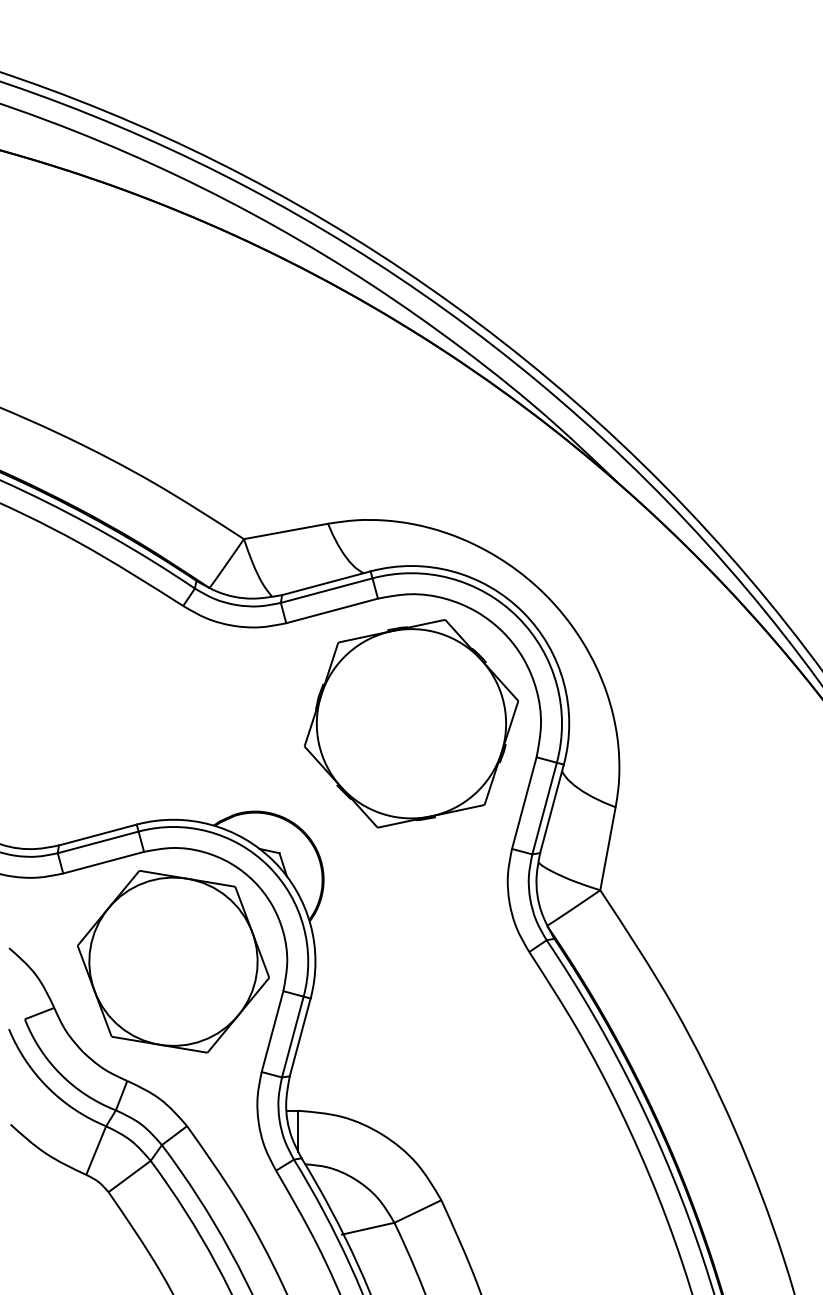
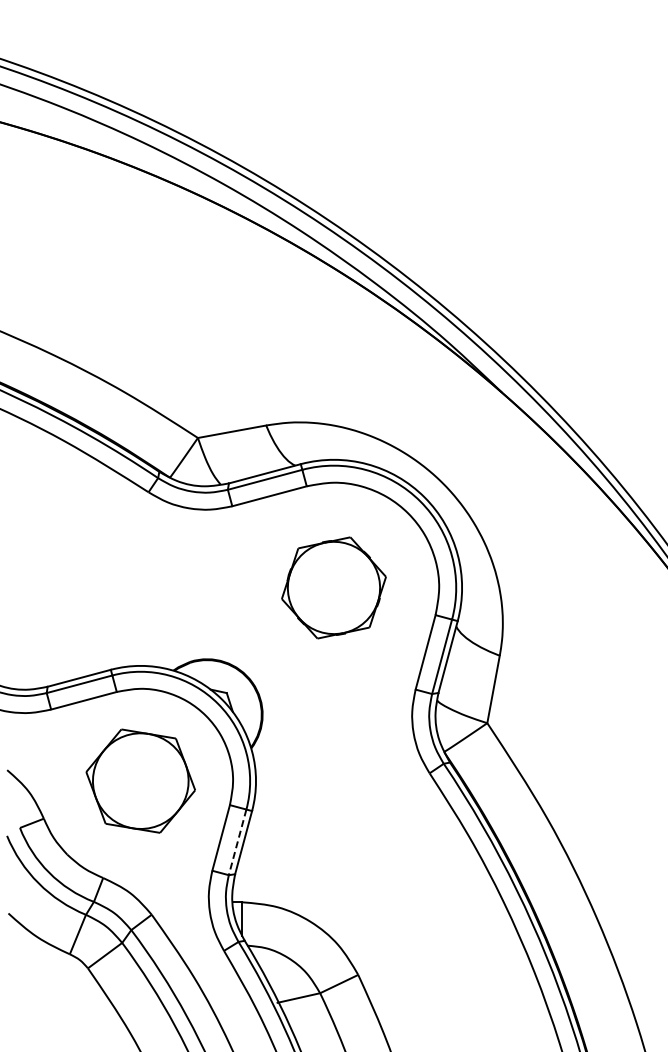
part: (410, 723) -> (333, 587), size x0.6
part: (173, 960) -> (140, 780), size x0.7
line: (292, 1037) -> (237, 842), solid -> dashed

